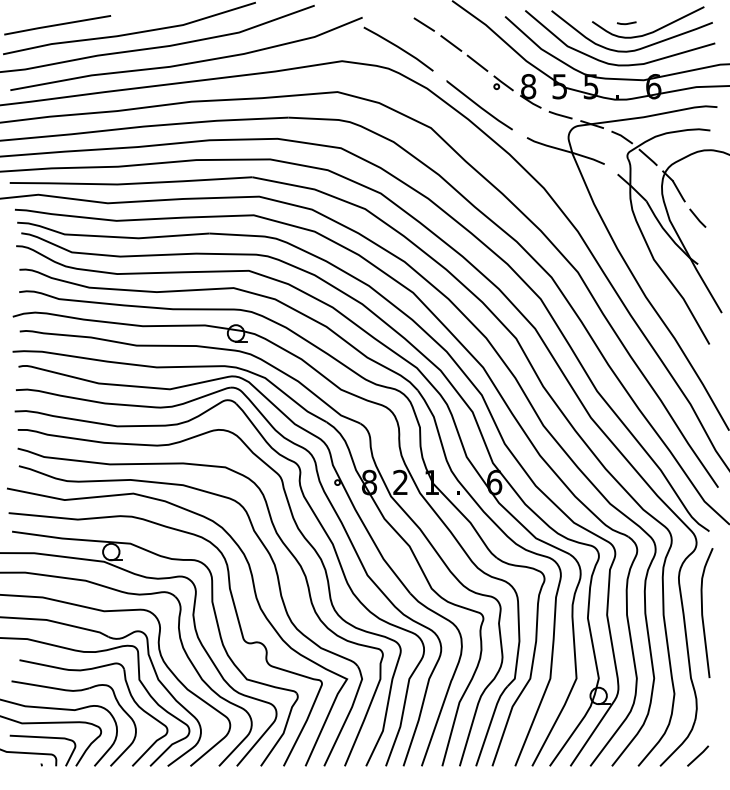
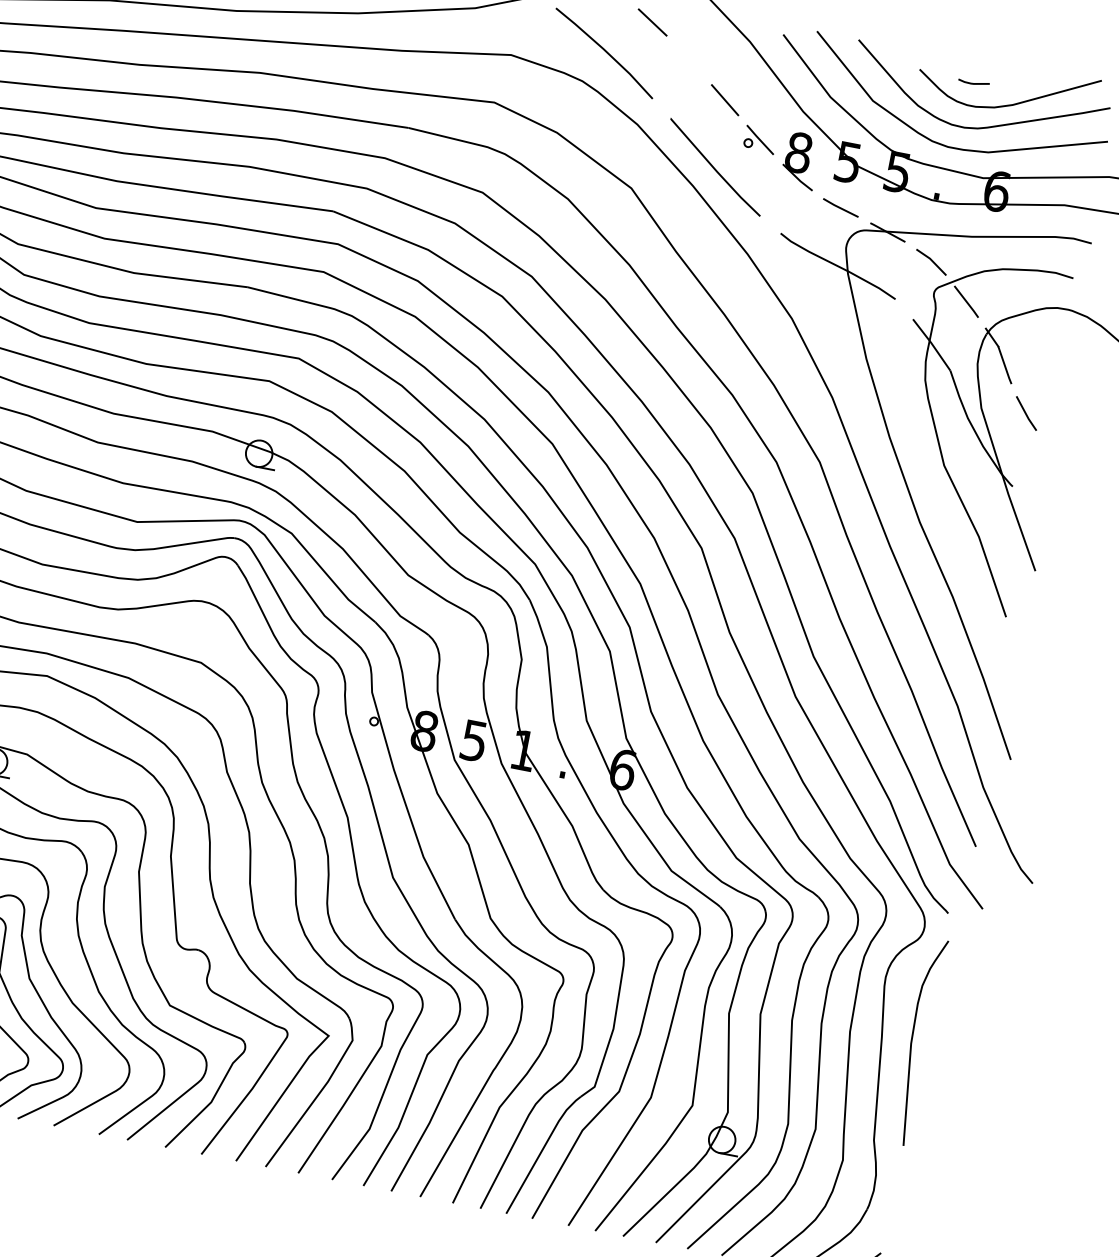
line: (451, 43) -> (689, 60), removed
text: (400, 482) -> (473, 740), 2 -> 5

